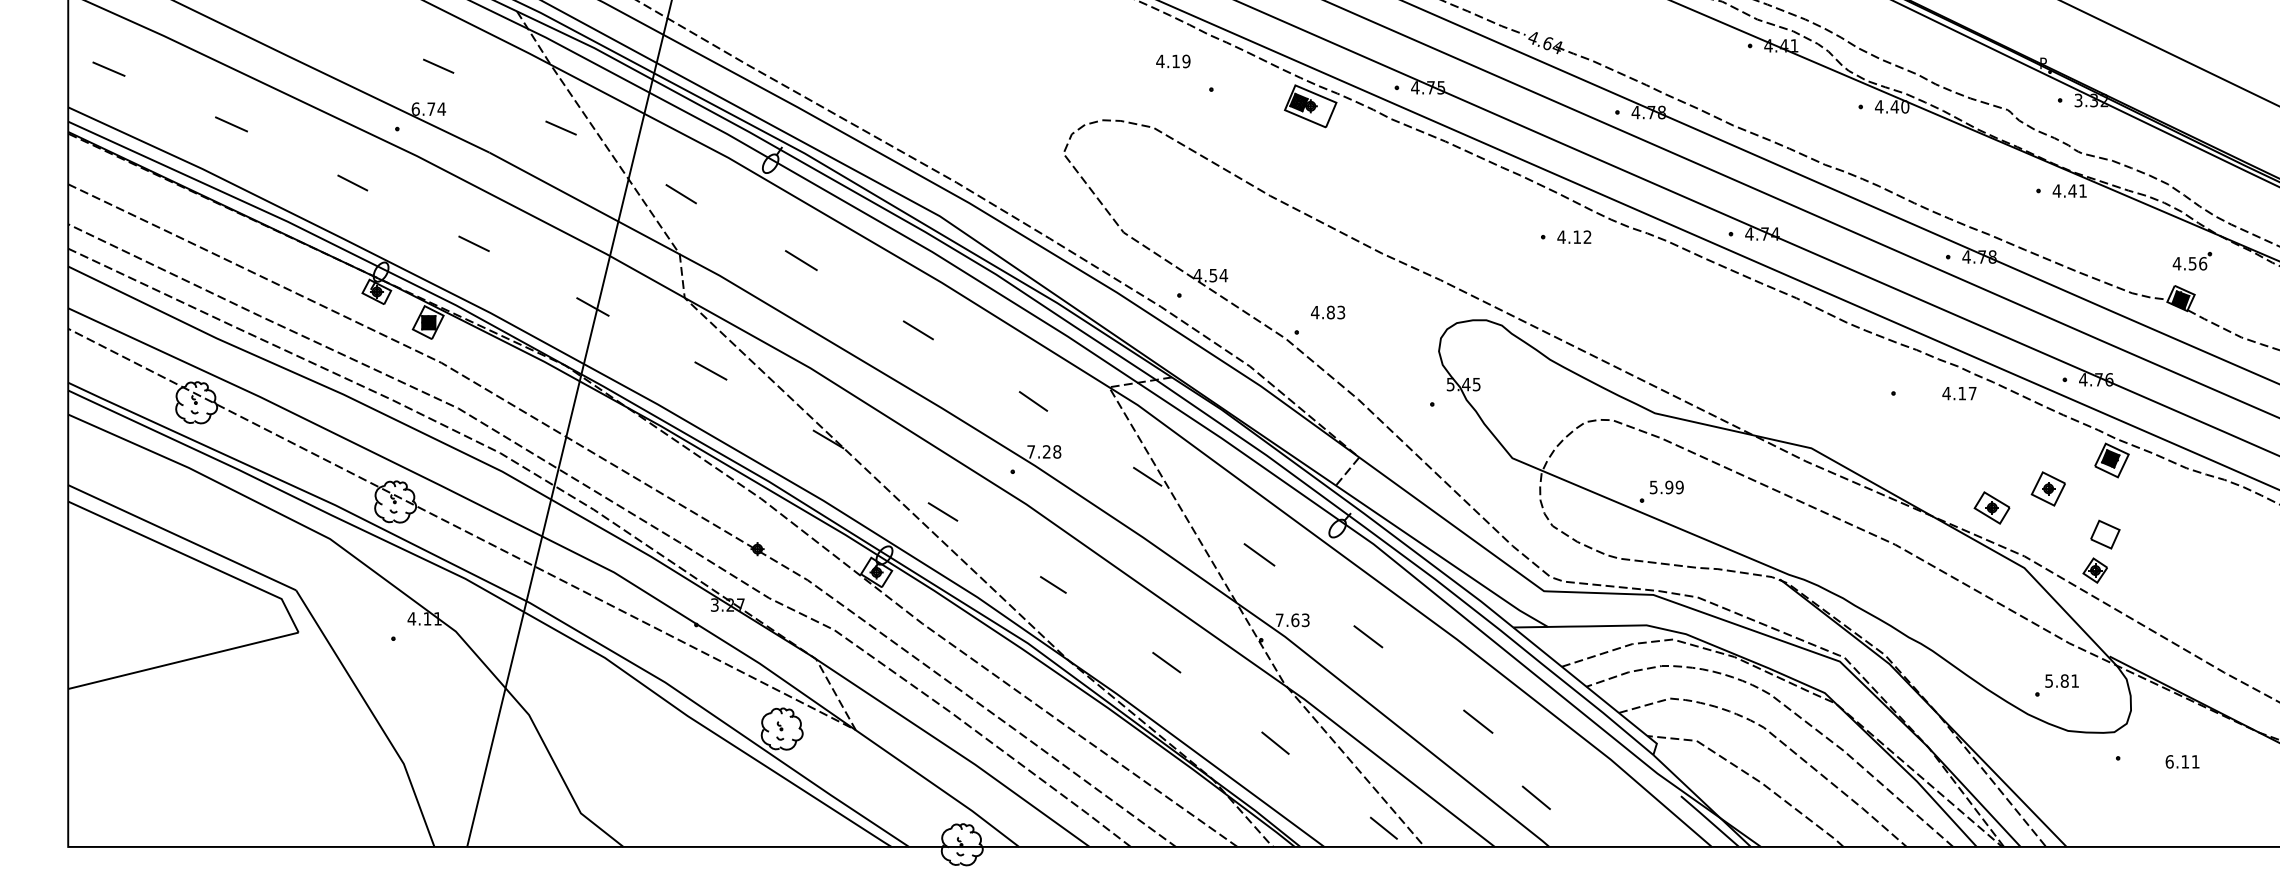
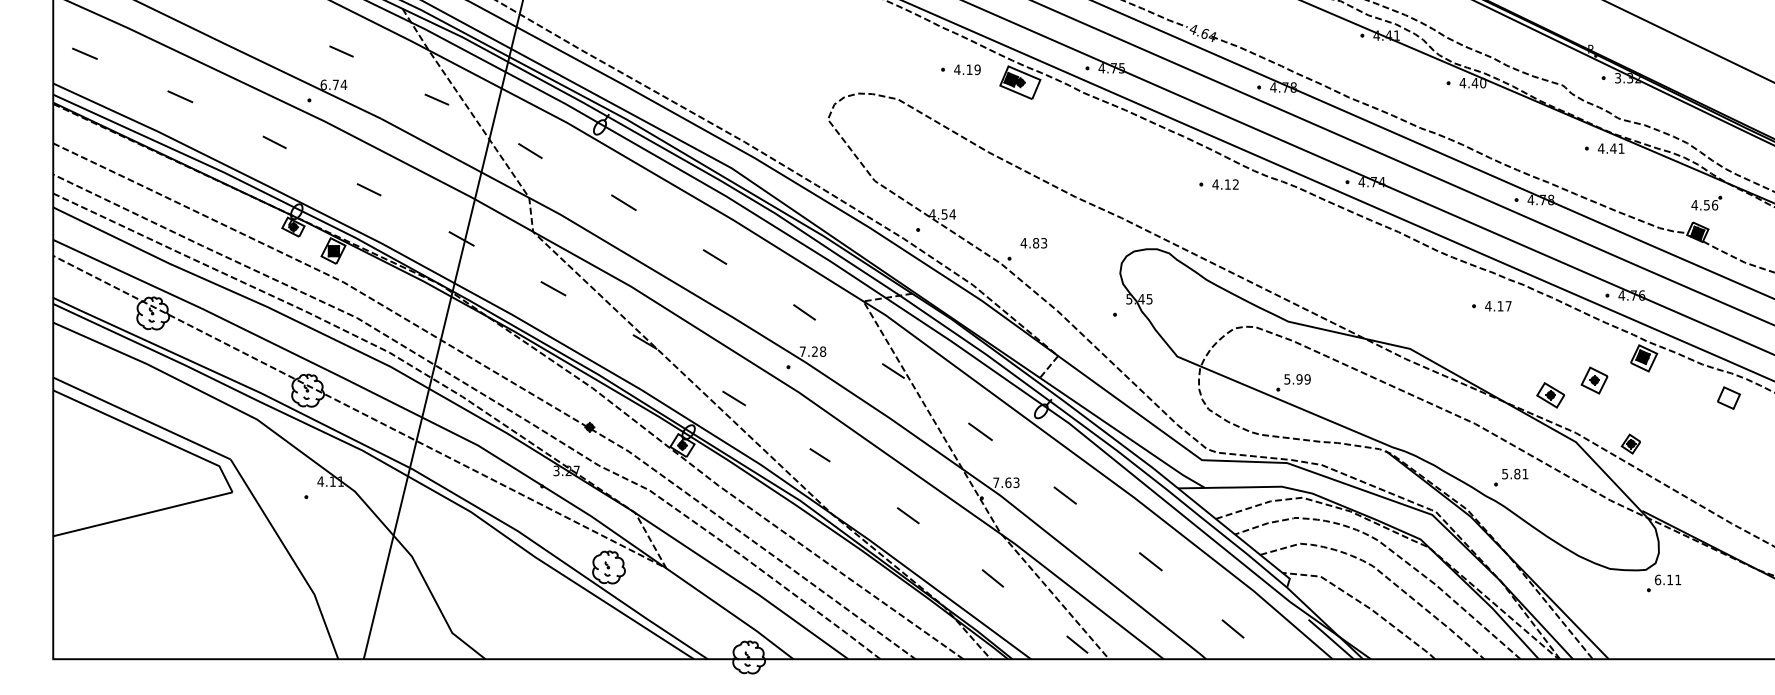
text: (1173, 61) -> (967, 69), moved
text: (1959, 393) -> (1498, 306), moved
part: (2104, 533) -> (1728, 397), moved
part: (2057, 685) -> (1511, 477), moved
text: (2183, 761) -> (1668, 579), moved
line: (1535, 797) -> (1232, 628), moved

